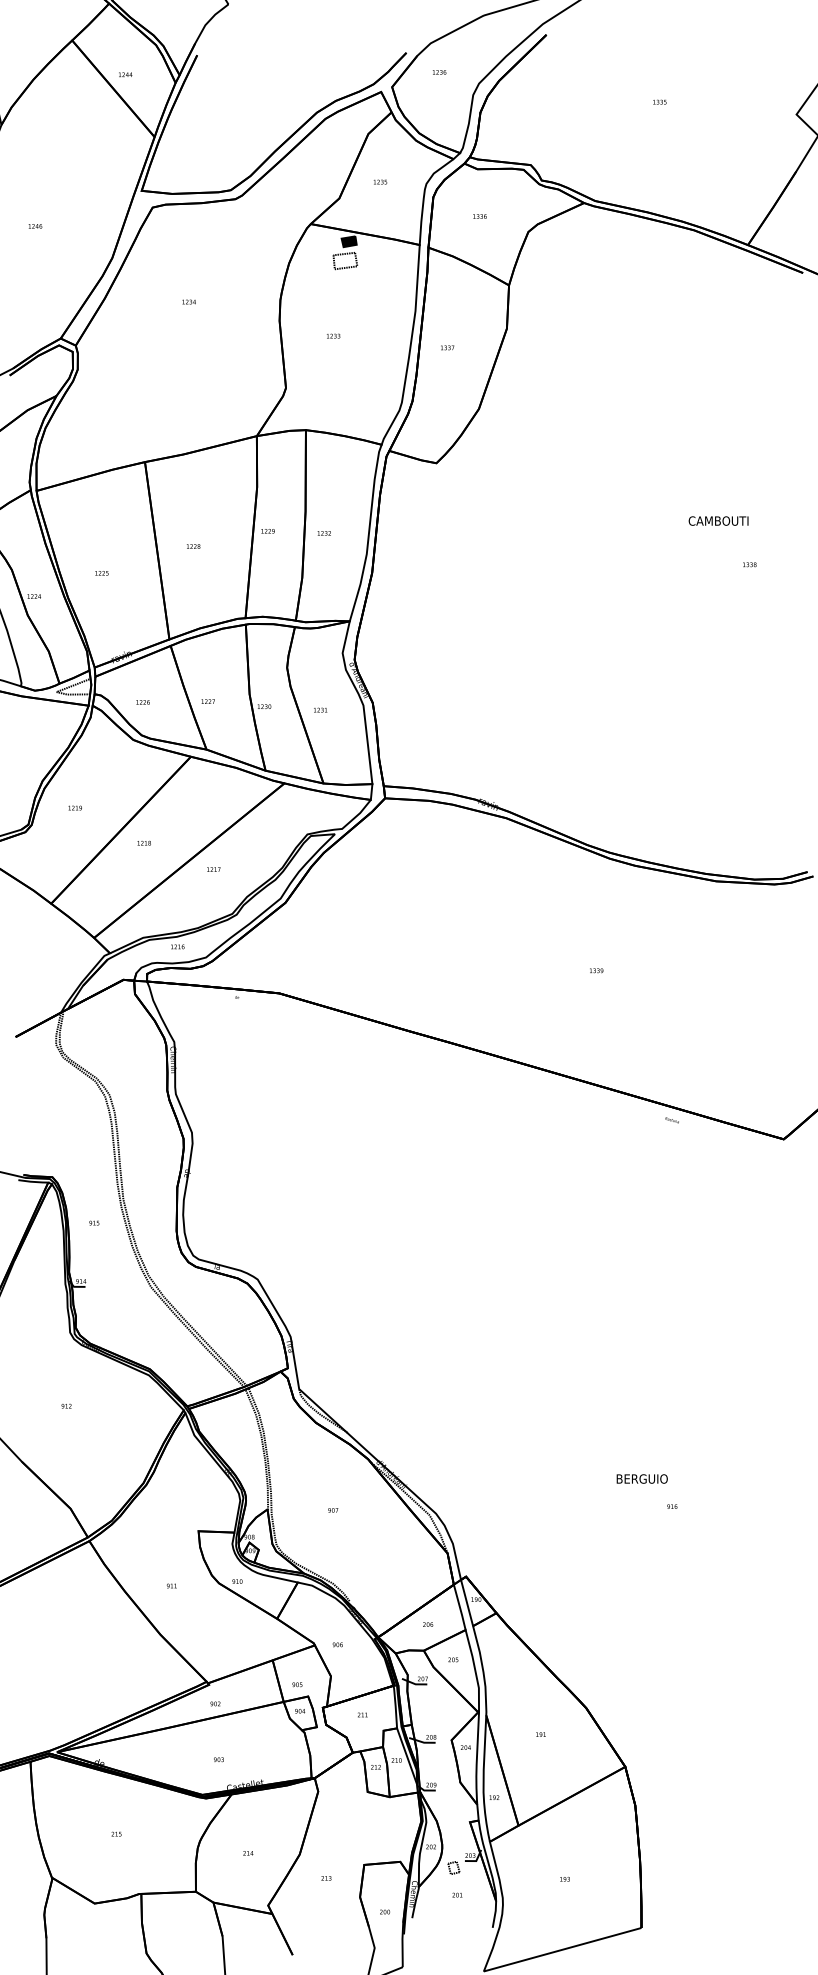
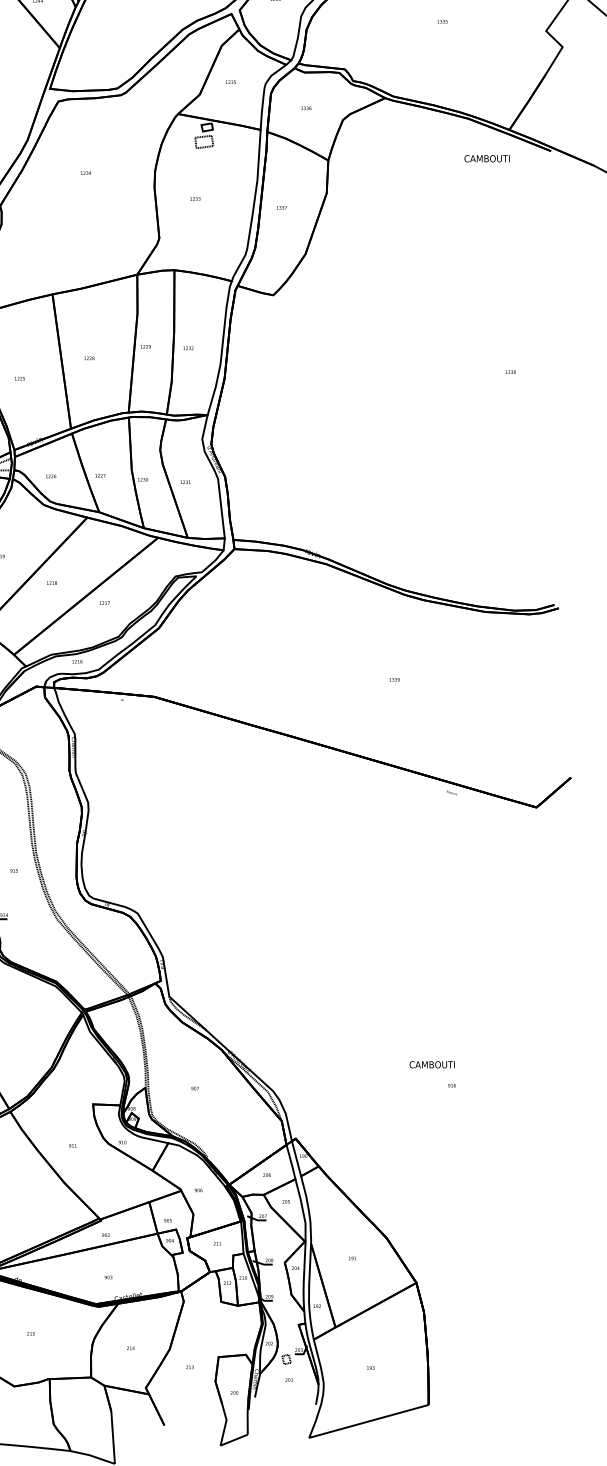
fill: (348, 241) -> (206, 127), removed
text: (718, 520) -> (487, 158), moved
text: (646, 1478) -> (432, 1064), BERGUIO -> CAMBOUTI

